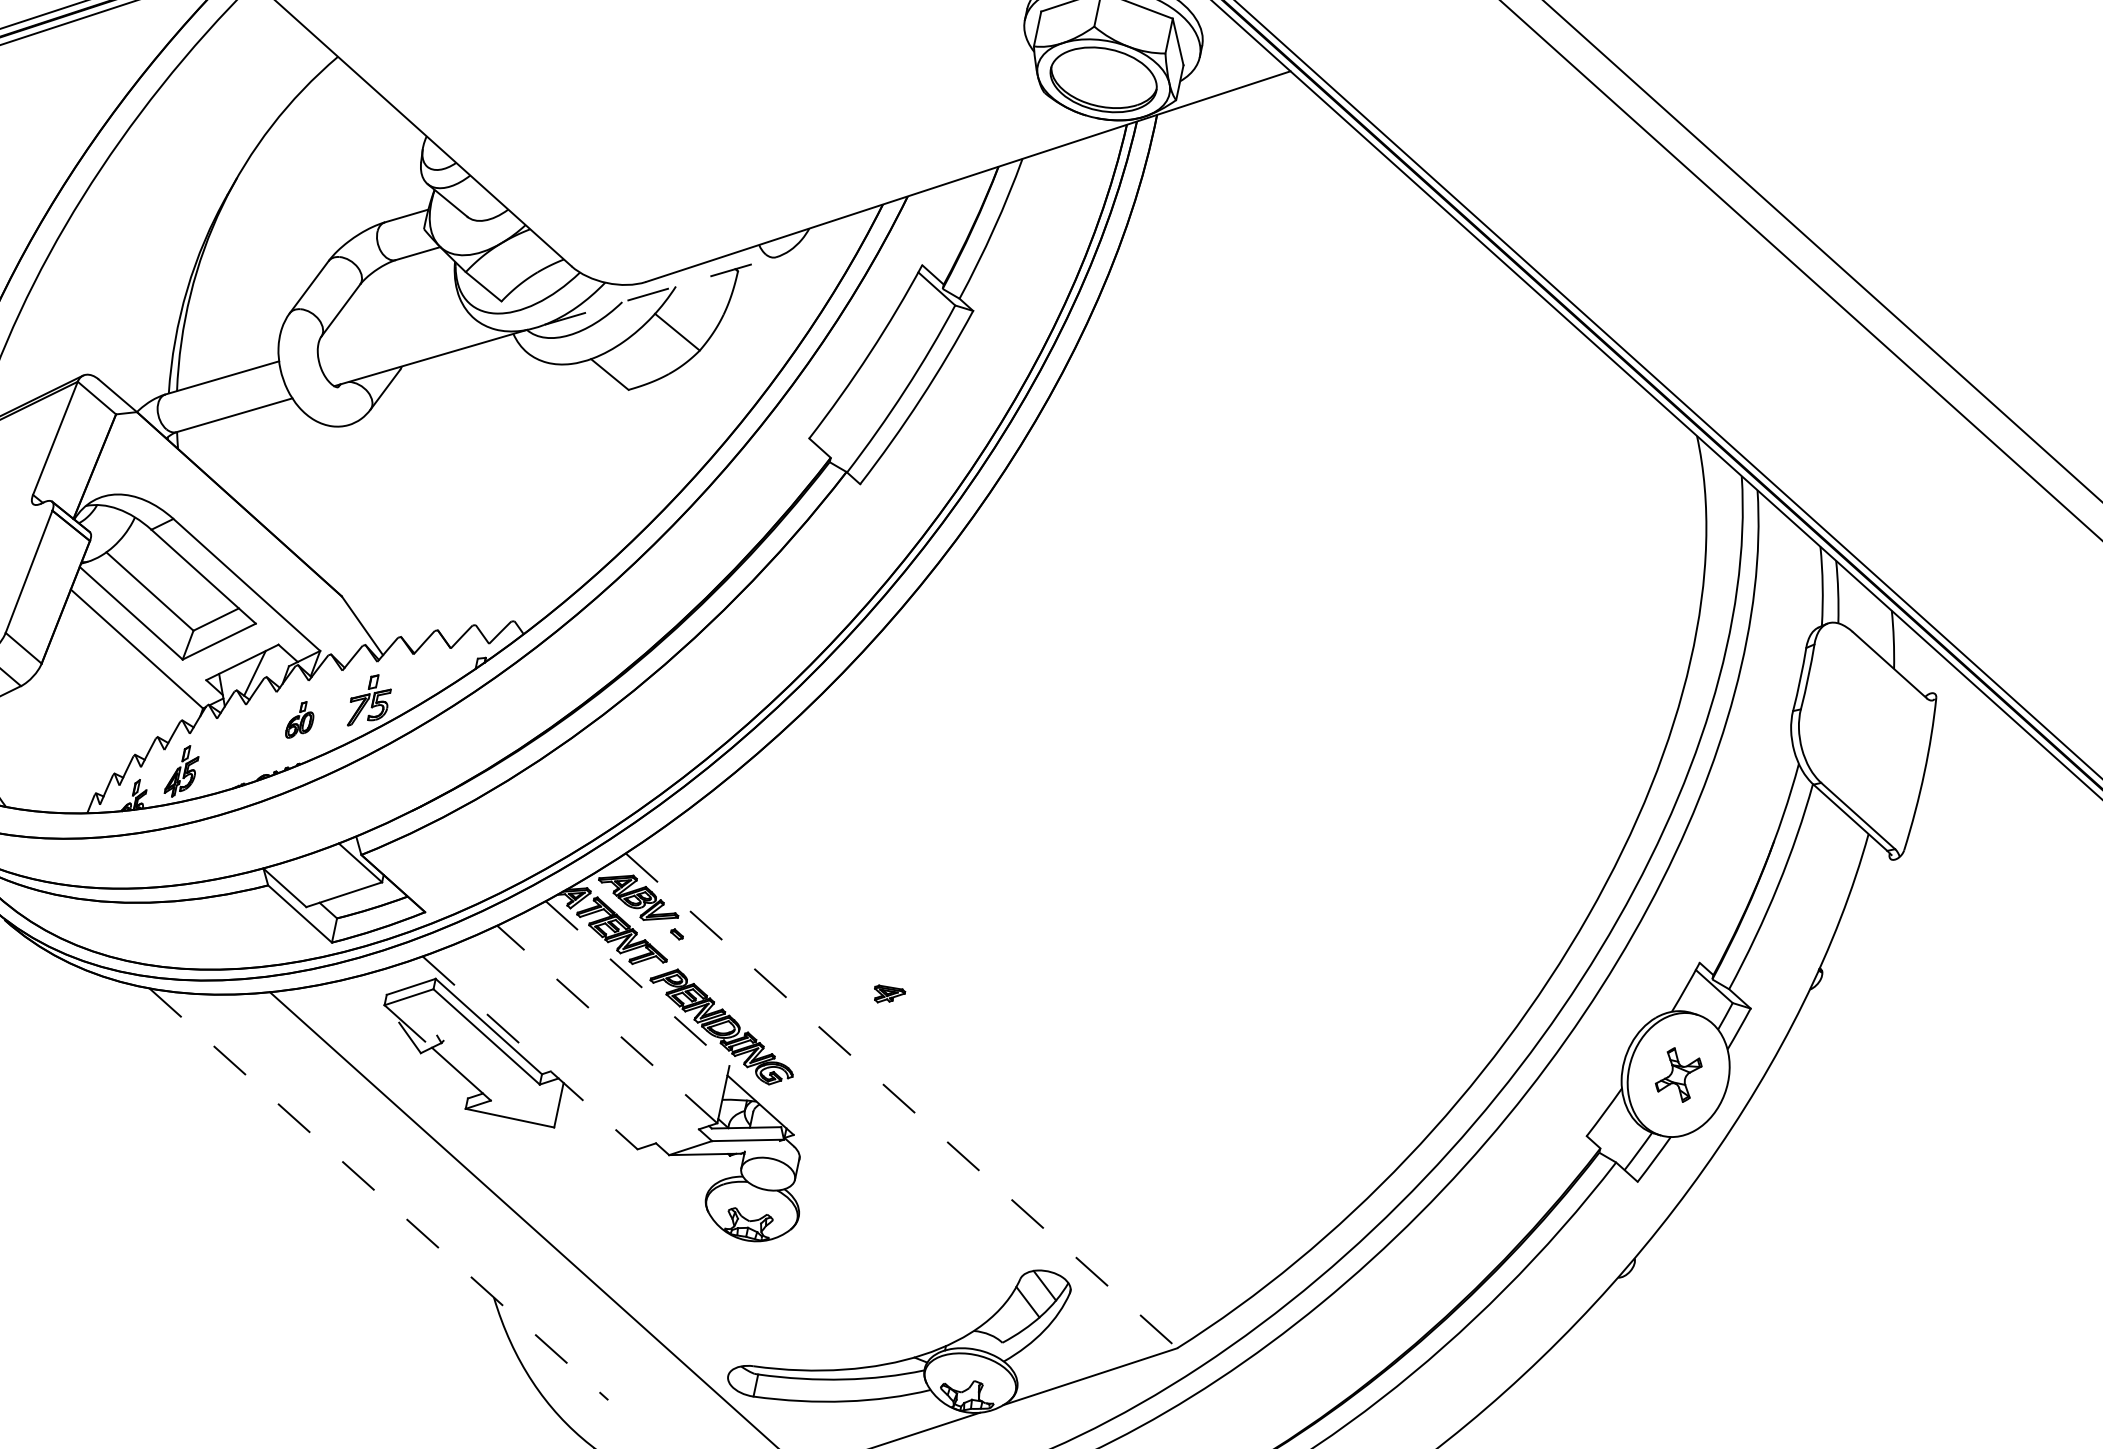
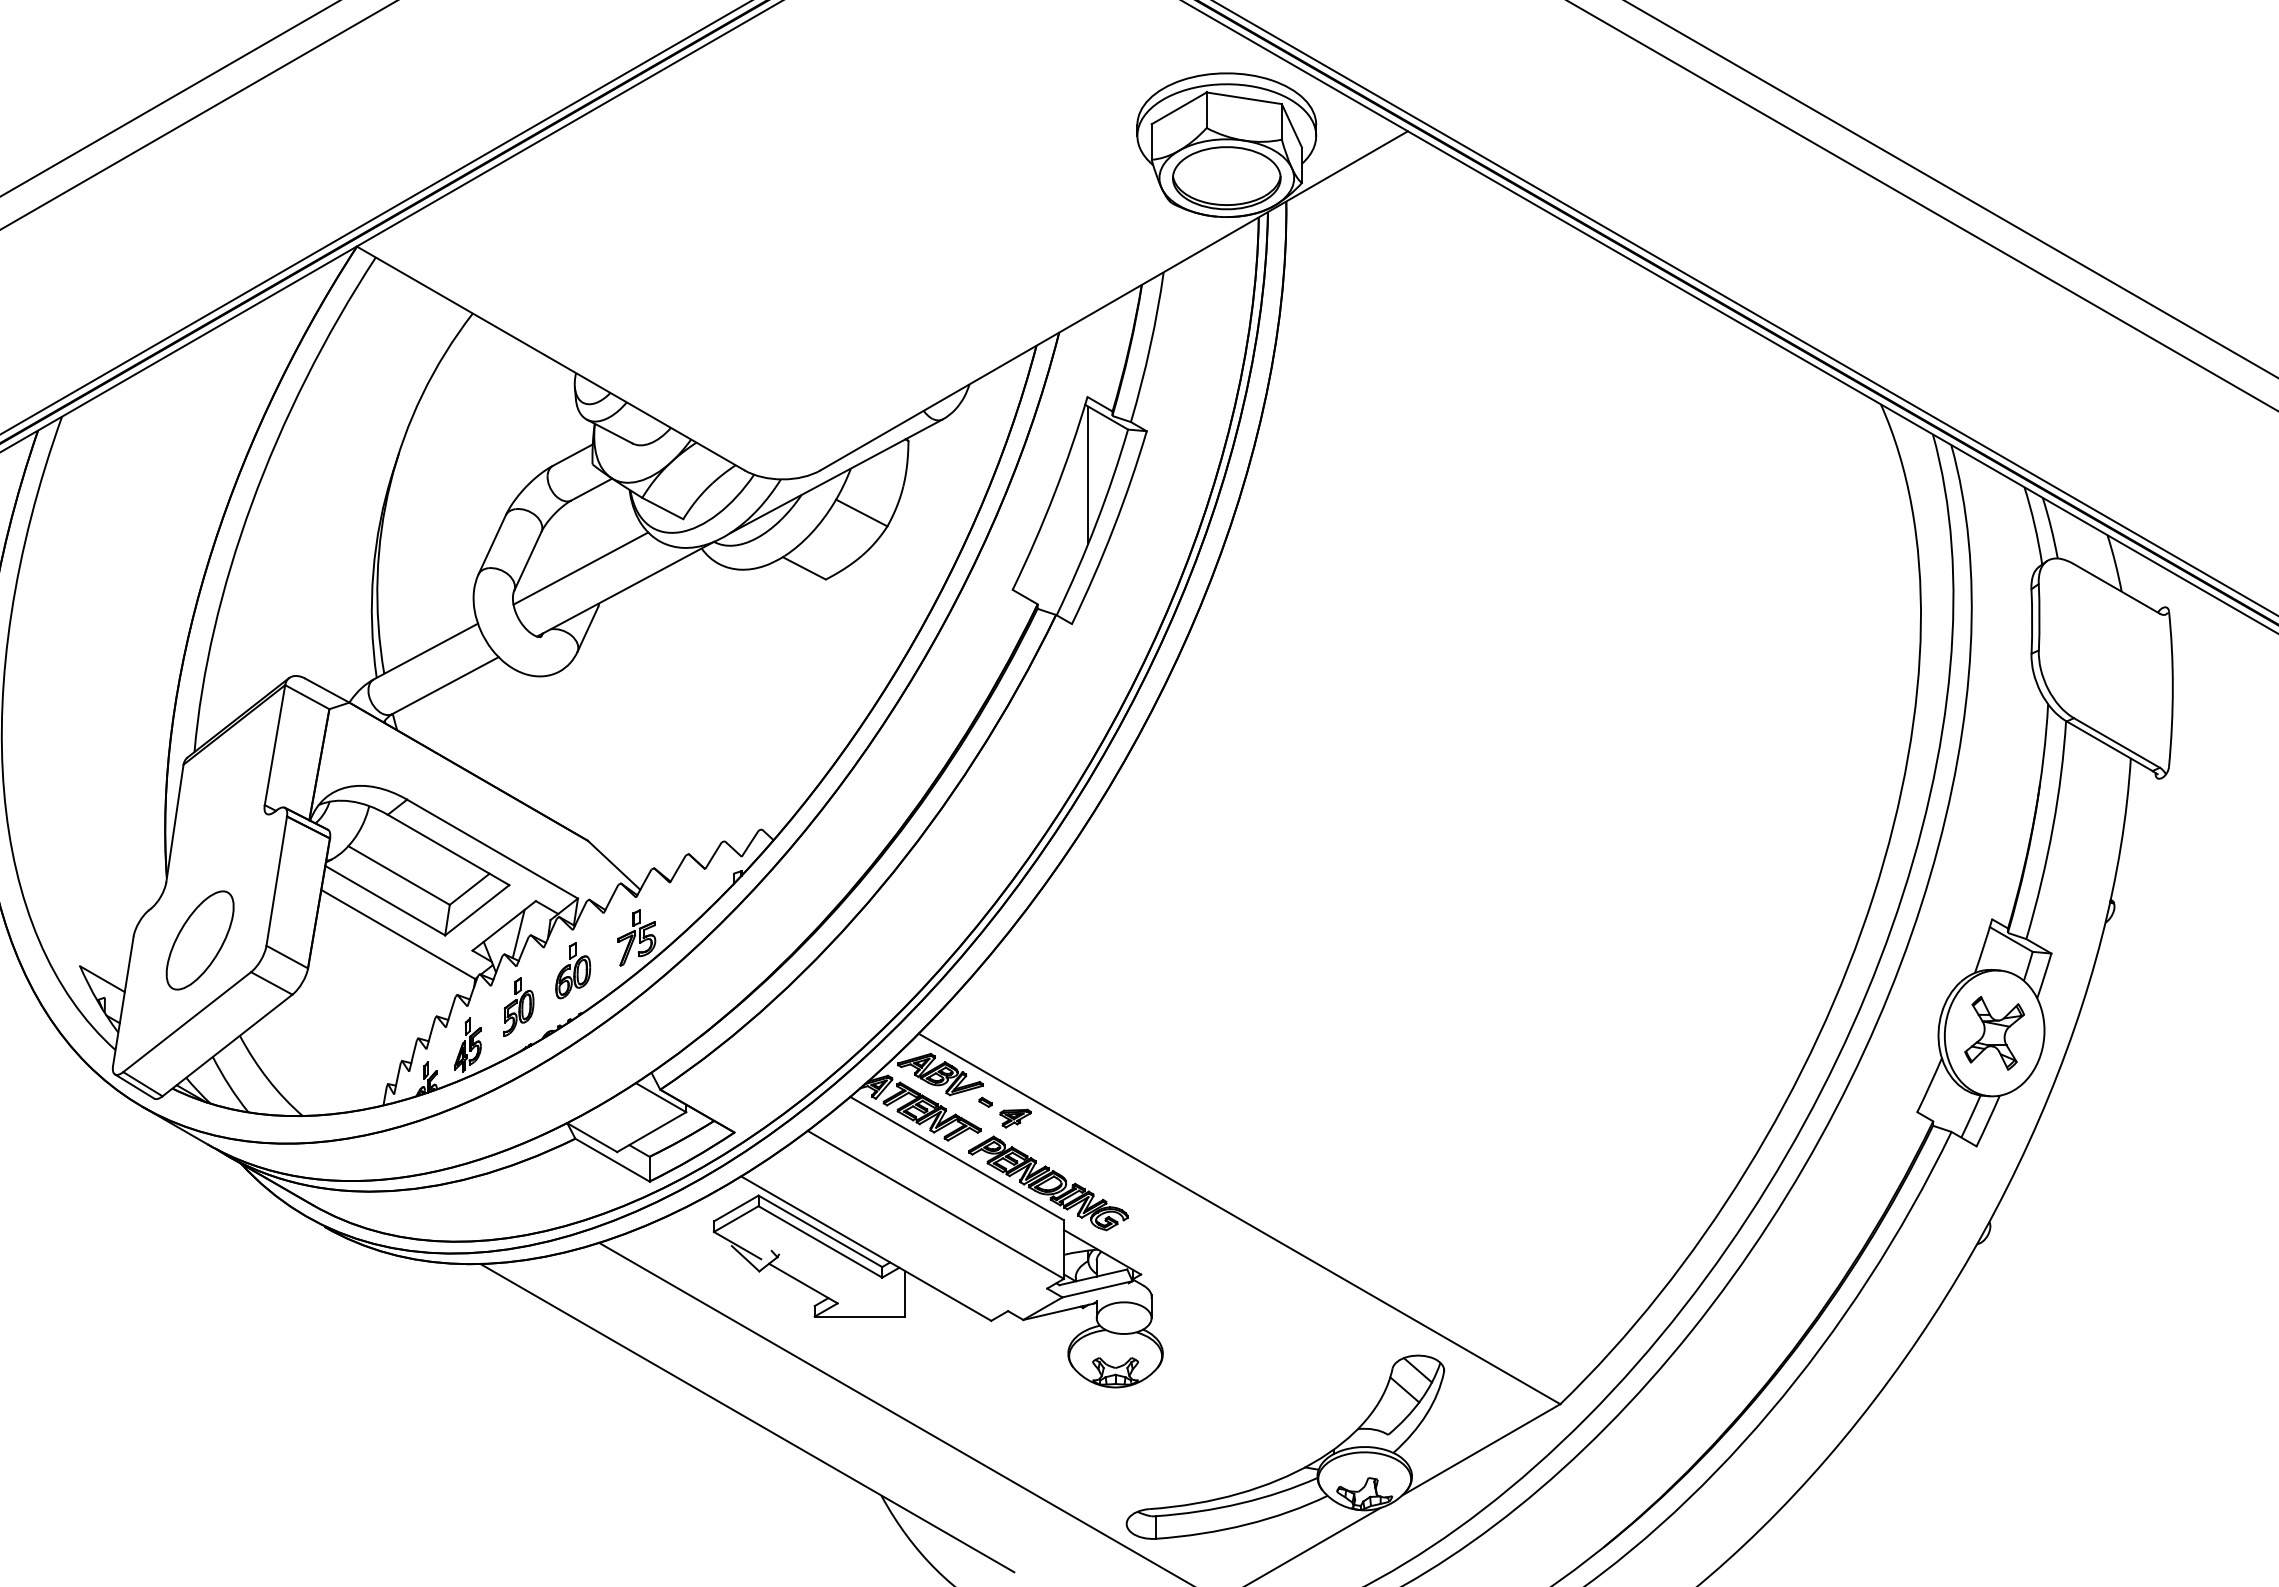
line: (660, 291) -> (836, 476), dashed -> solid
line: (390, 328) -> (580, 568), added
line: (907, 341) -> (1088, 474), added
part: (301, 720) -> (573, 970), size x1.43
part: (239, 744) -> (518, 1006), added
line: (638, 983) -> (957, 1158), dashed -> solid
part: (888, 995) -> (1015, 1118), moved
line: (607, 1024) -> (935, 1204), dashed -> solid
line: (530, 1052) -> (866, 1248), dashed -> solid
part: (1678, 1075) -> (1994, 1033), size x1.43
line: (901, 1101) -> (1239, 1219), dashed -> solid
line: (378, 1194) -> (747, 1418), dashed -> solid

